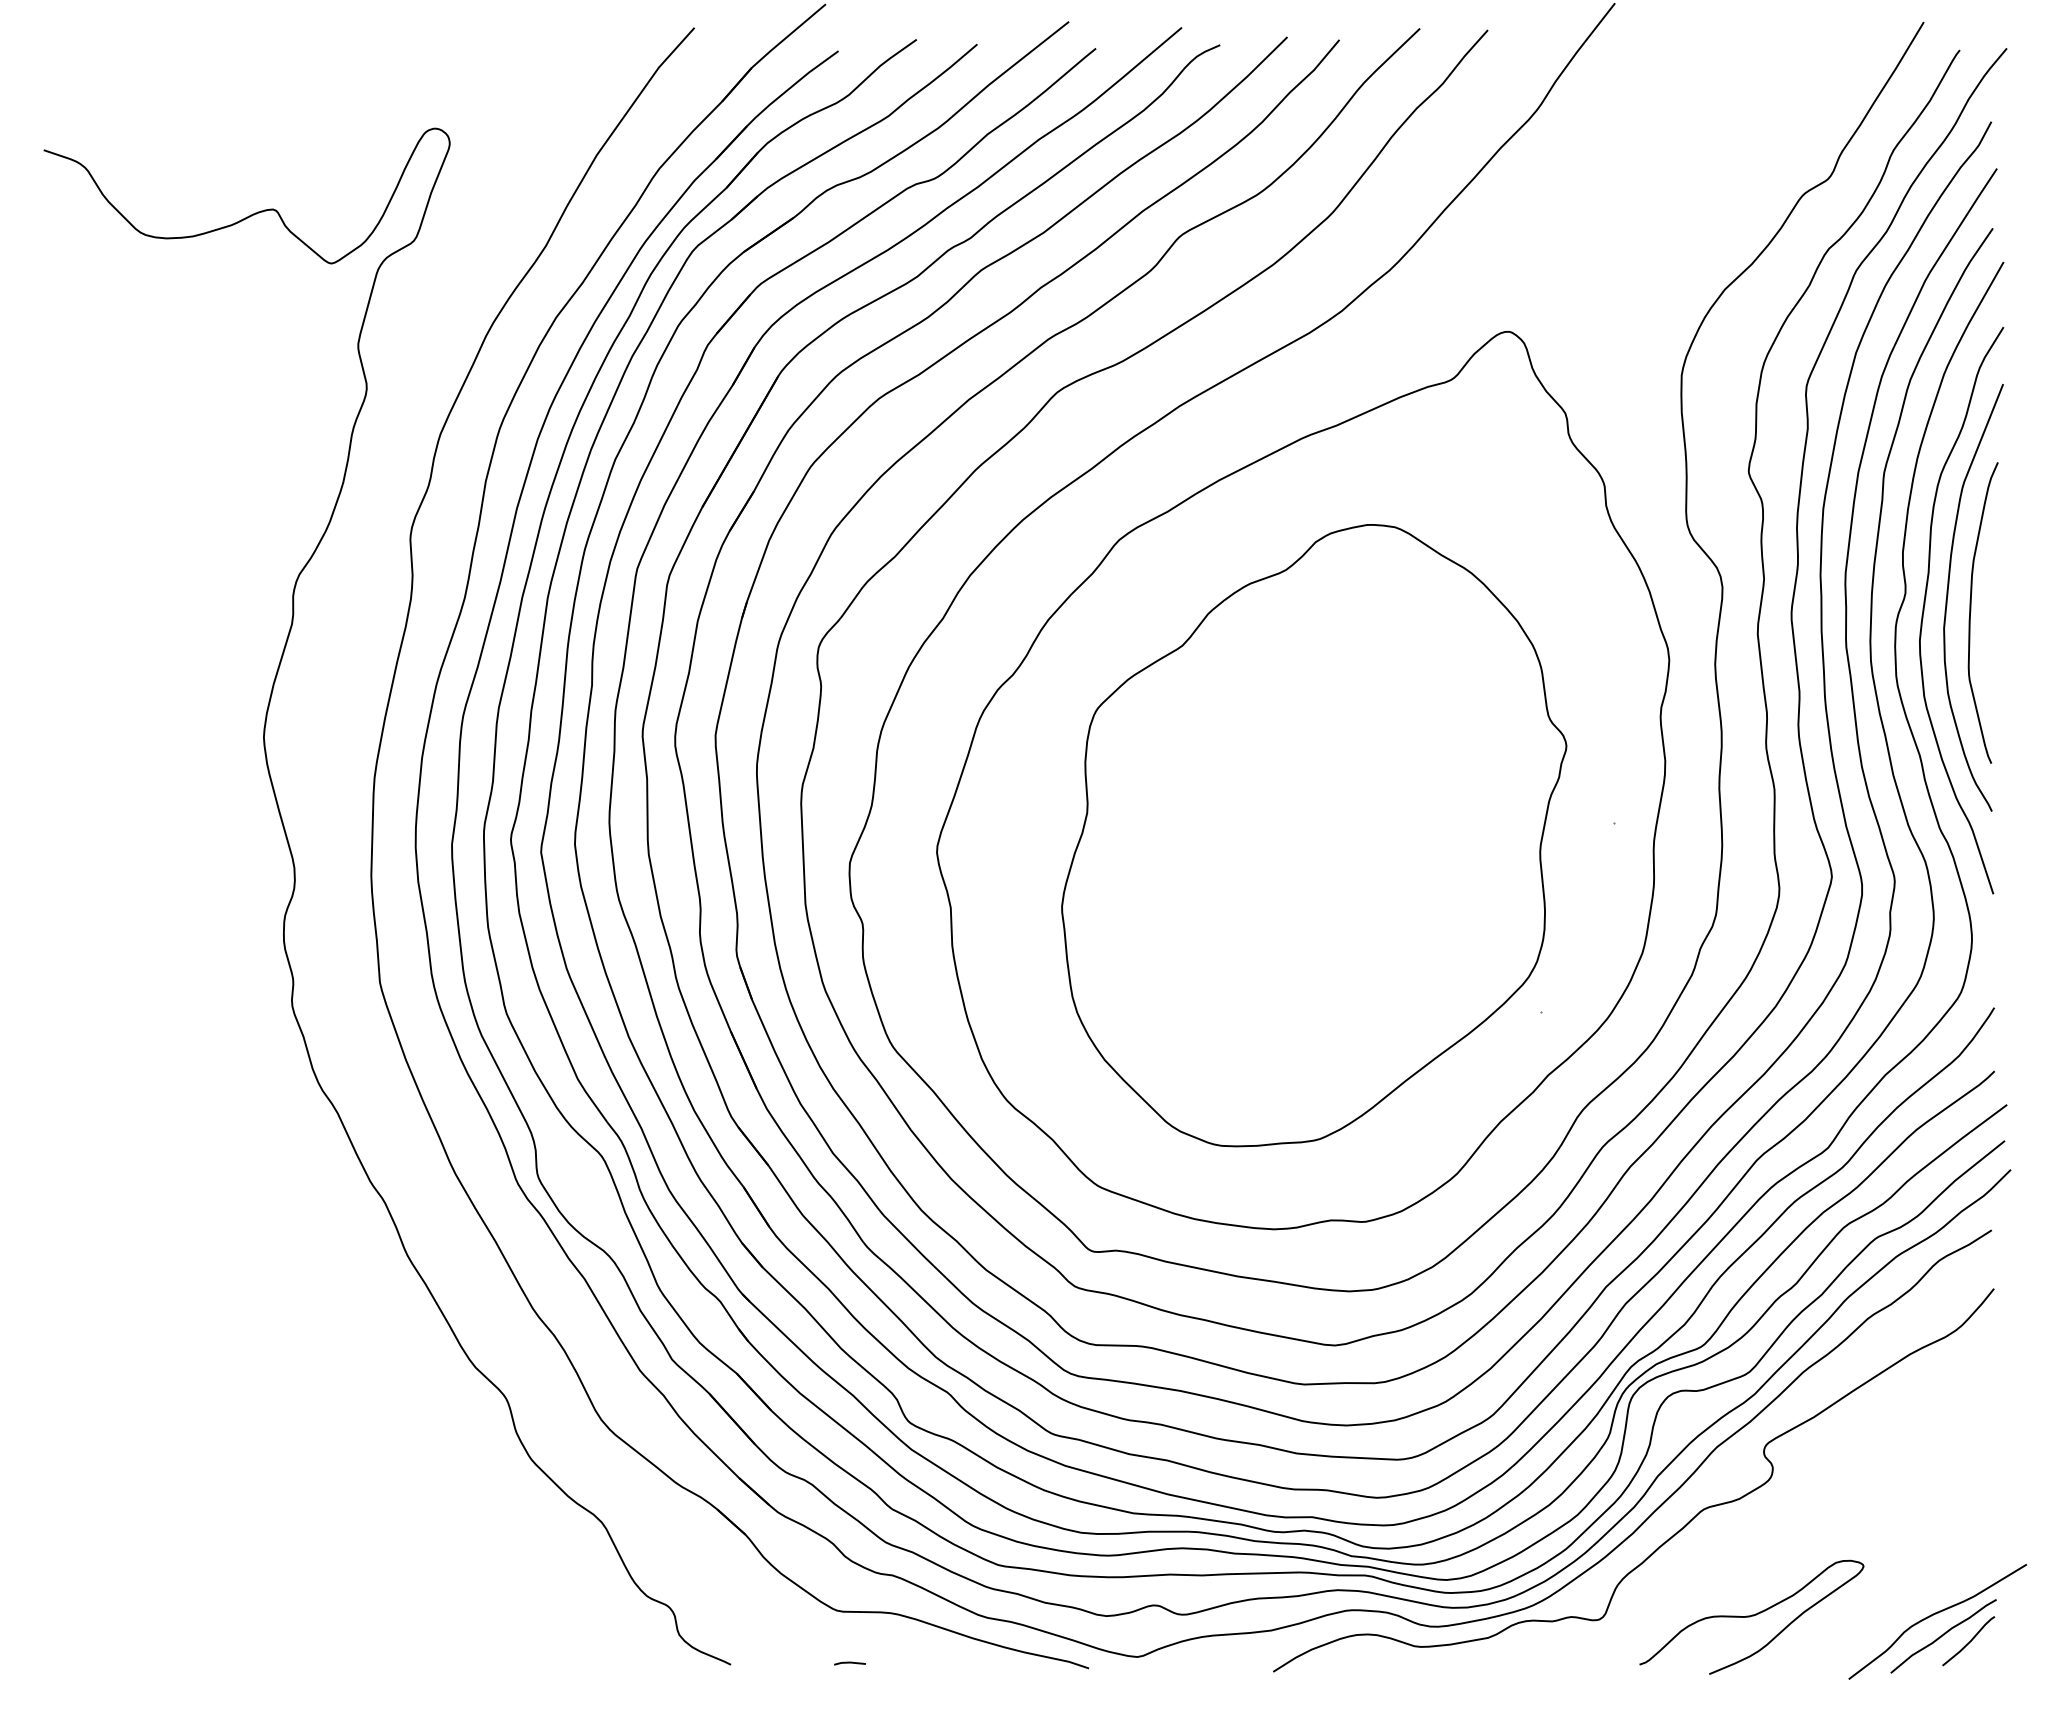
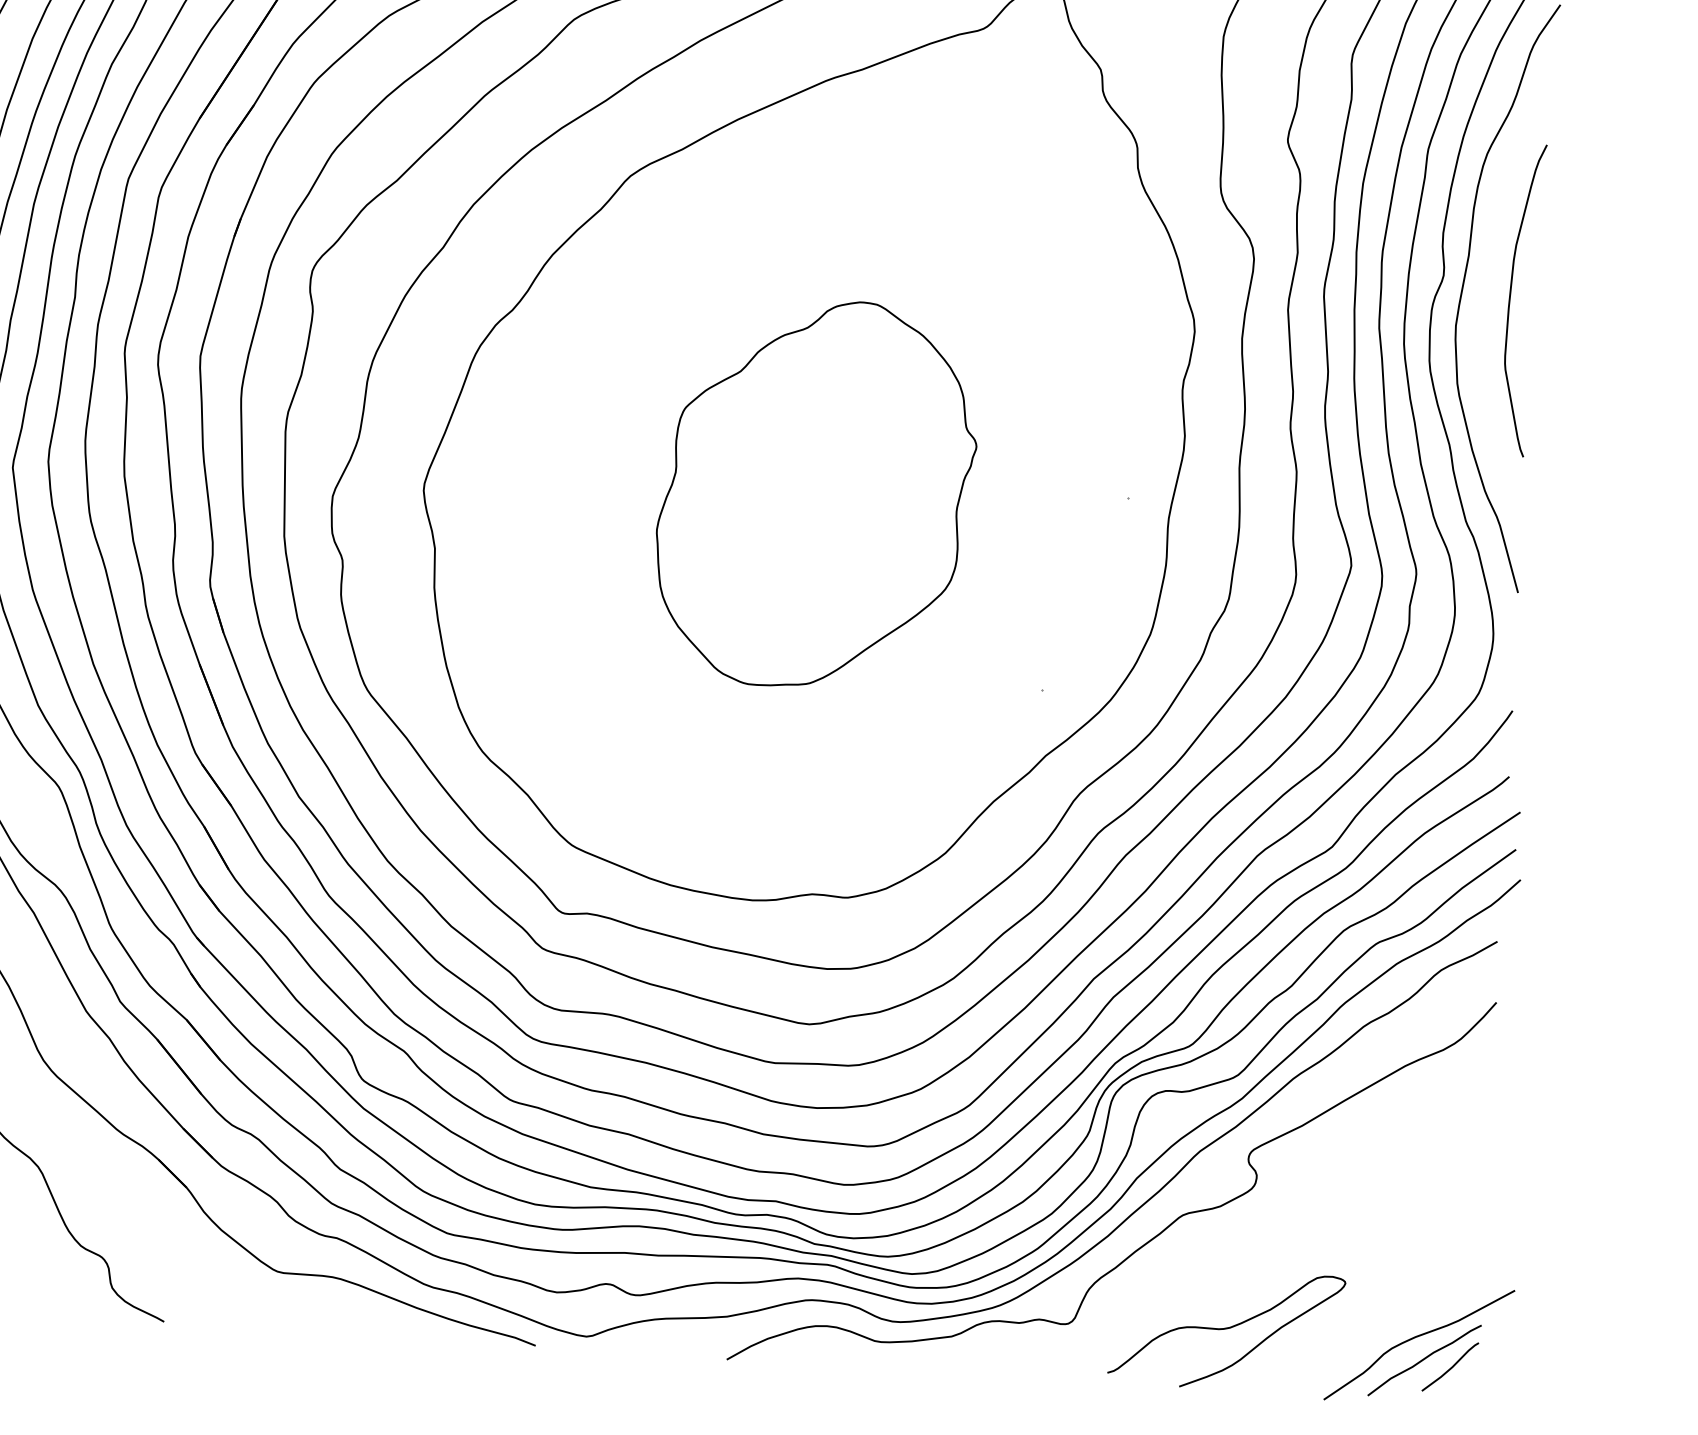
curve: (1948, 595) -> (1488, 280), removed
part: (1314, 835) -> (816, 493), size x0.6
line: (849, 1663) -> (287, 1327), removed

